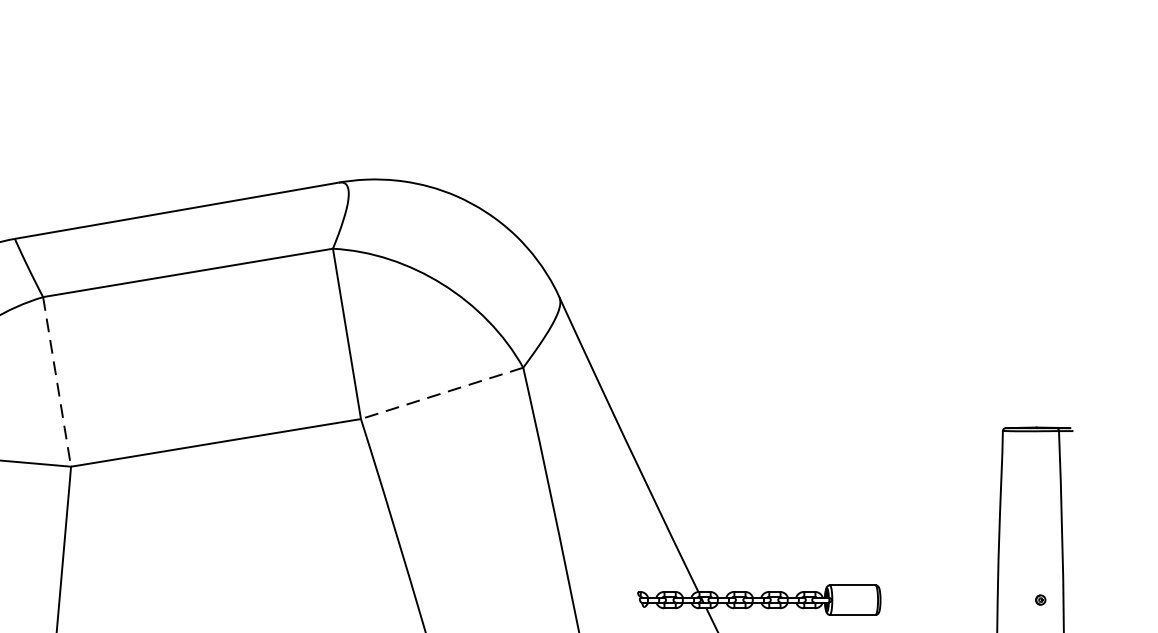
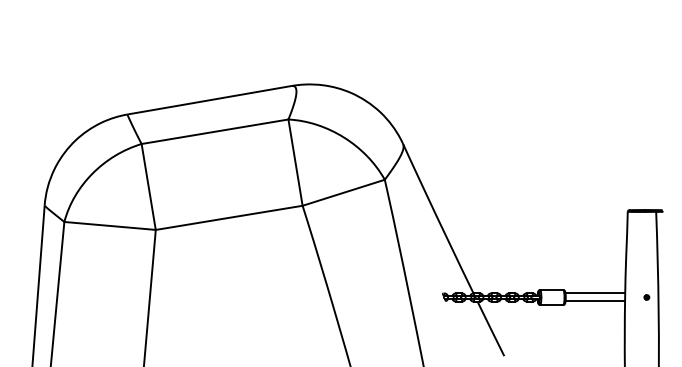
line: (56, 380) -> (148, 186), dashed -> solid
line: (441, 392) -> (343, 192), dashed -> solid
line: (939, 592) -> (595, 293), added
line: (939, 608) -> (595, 301), added

